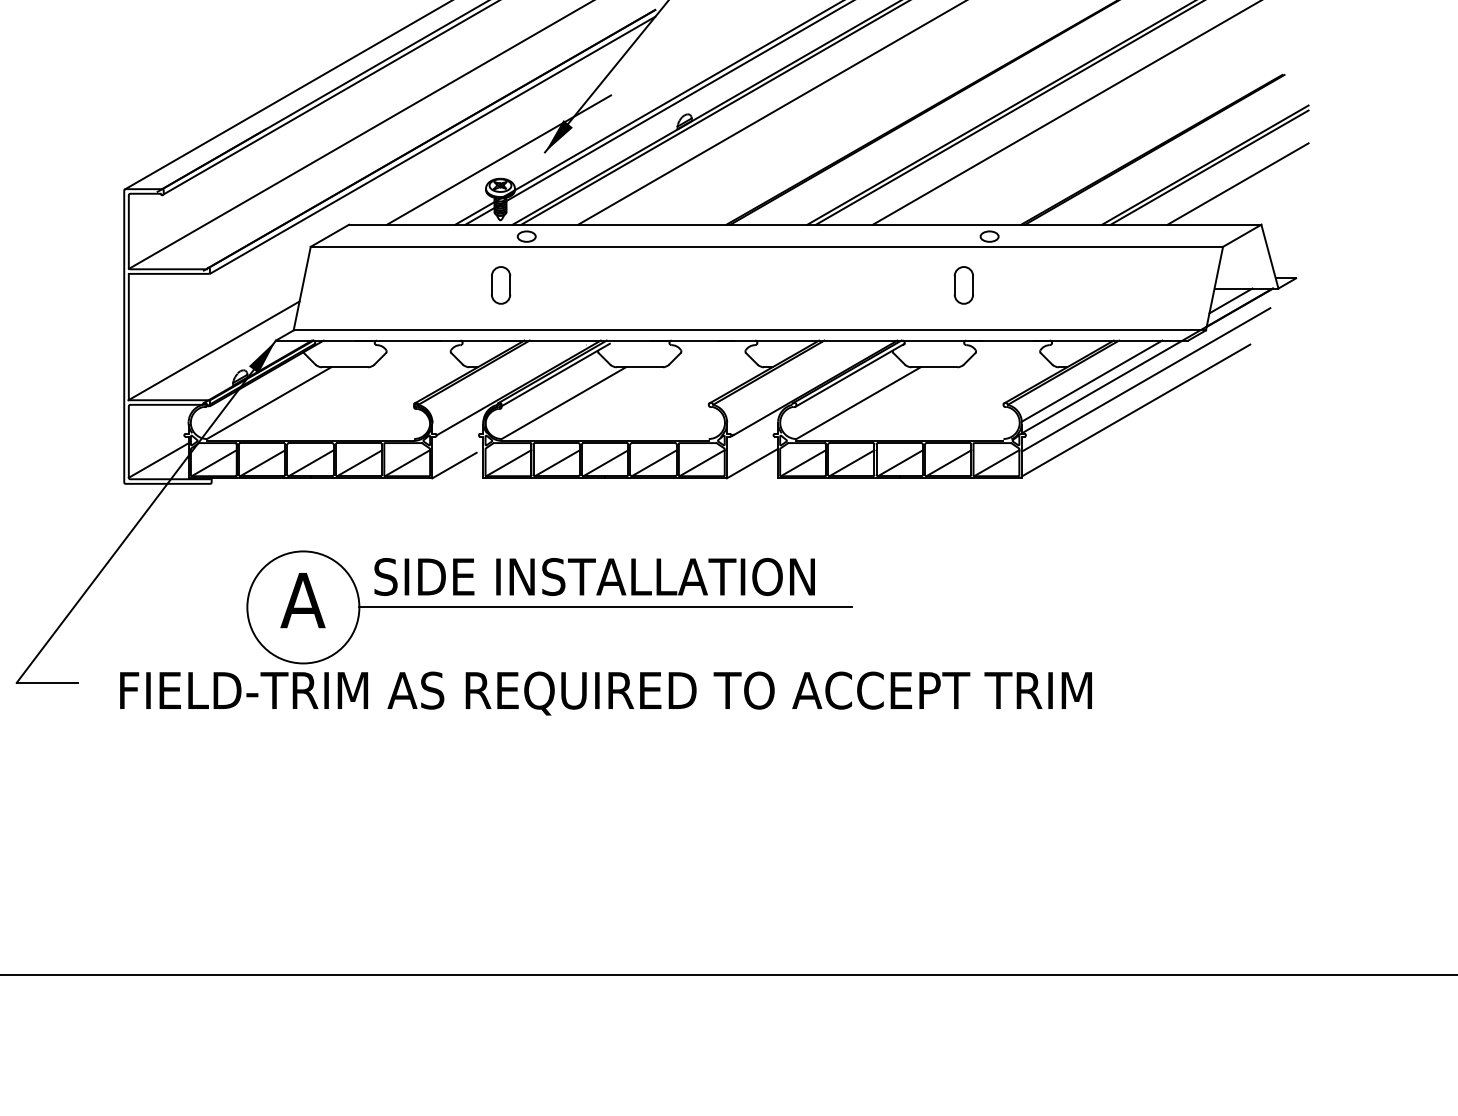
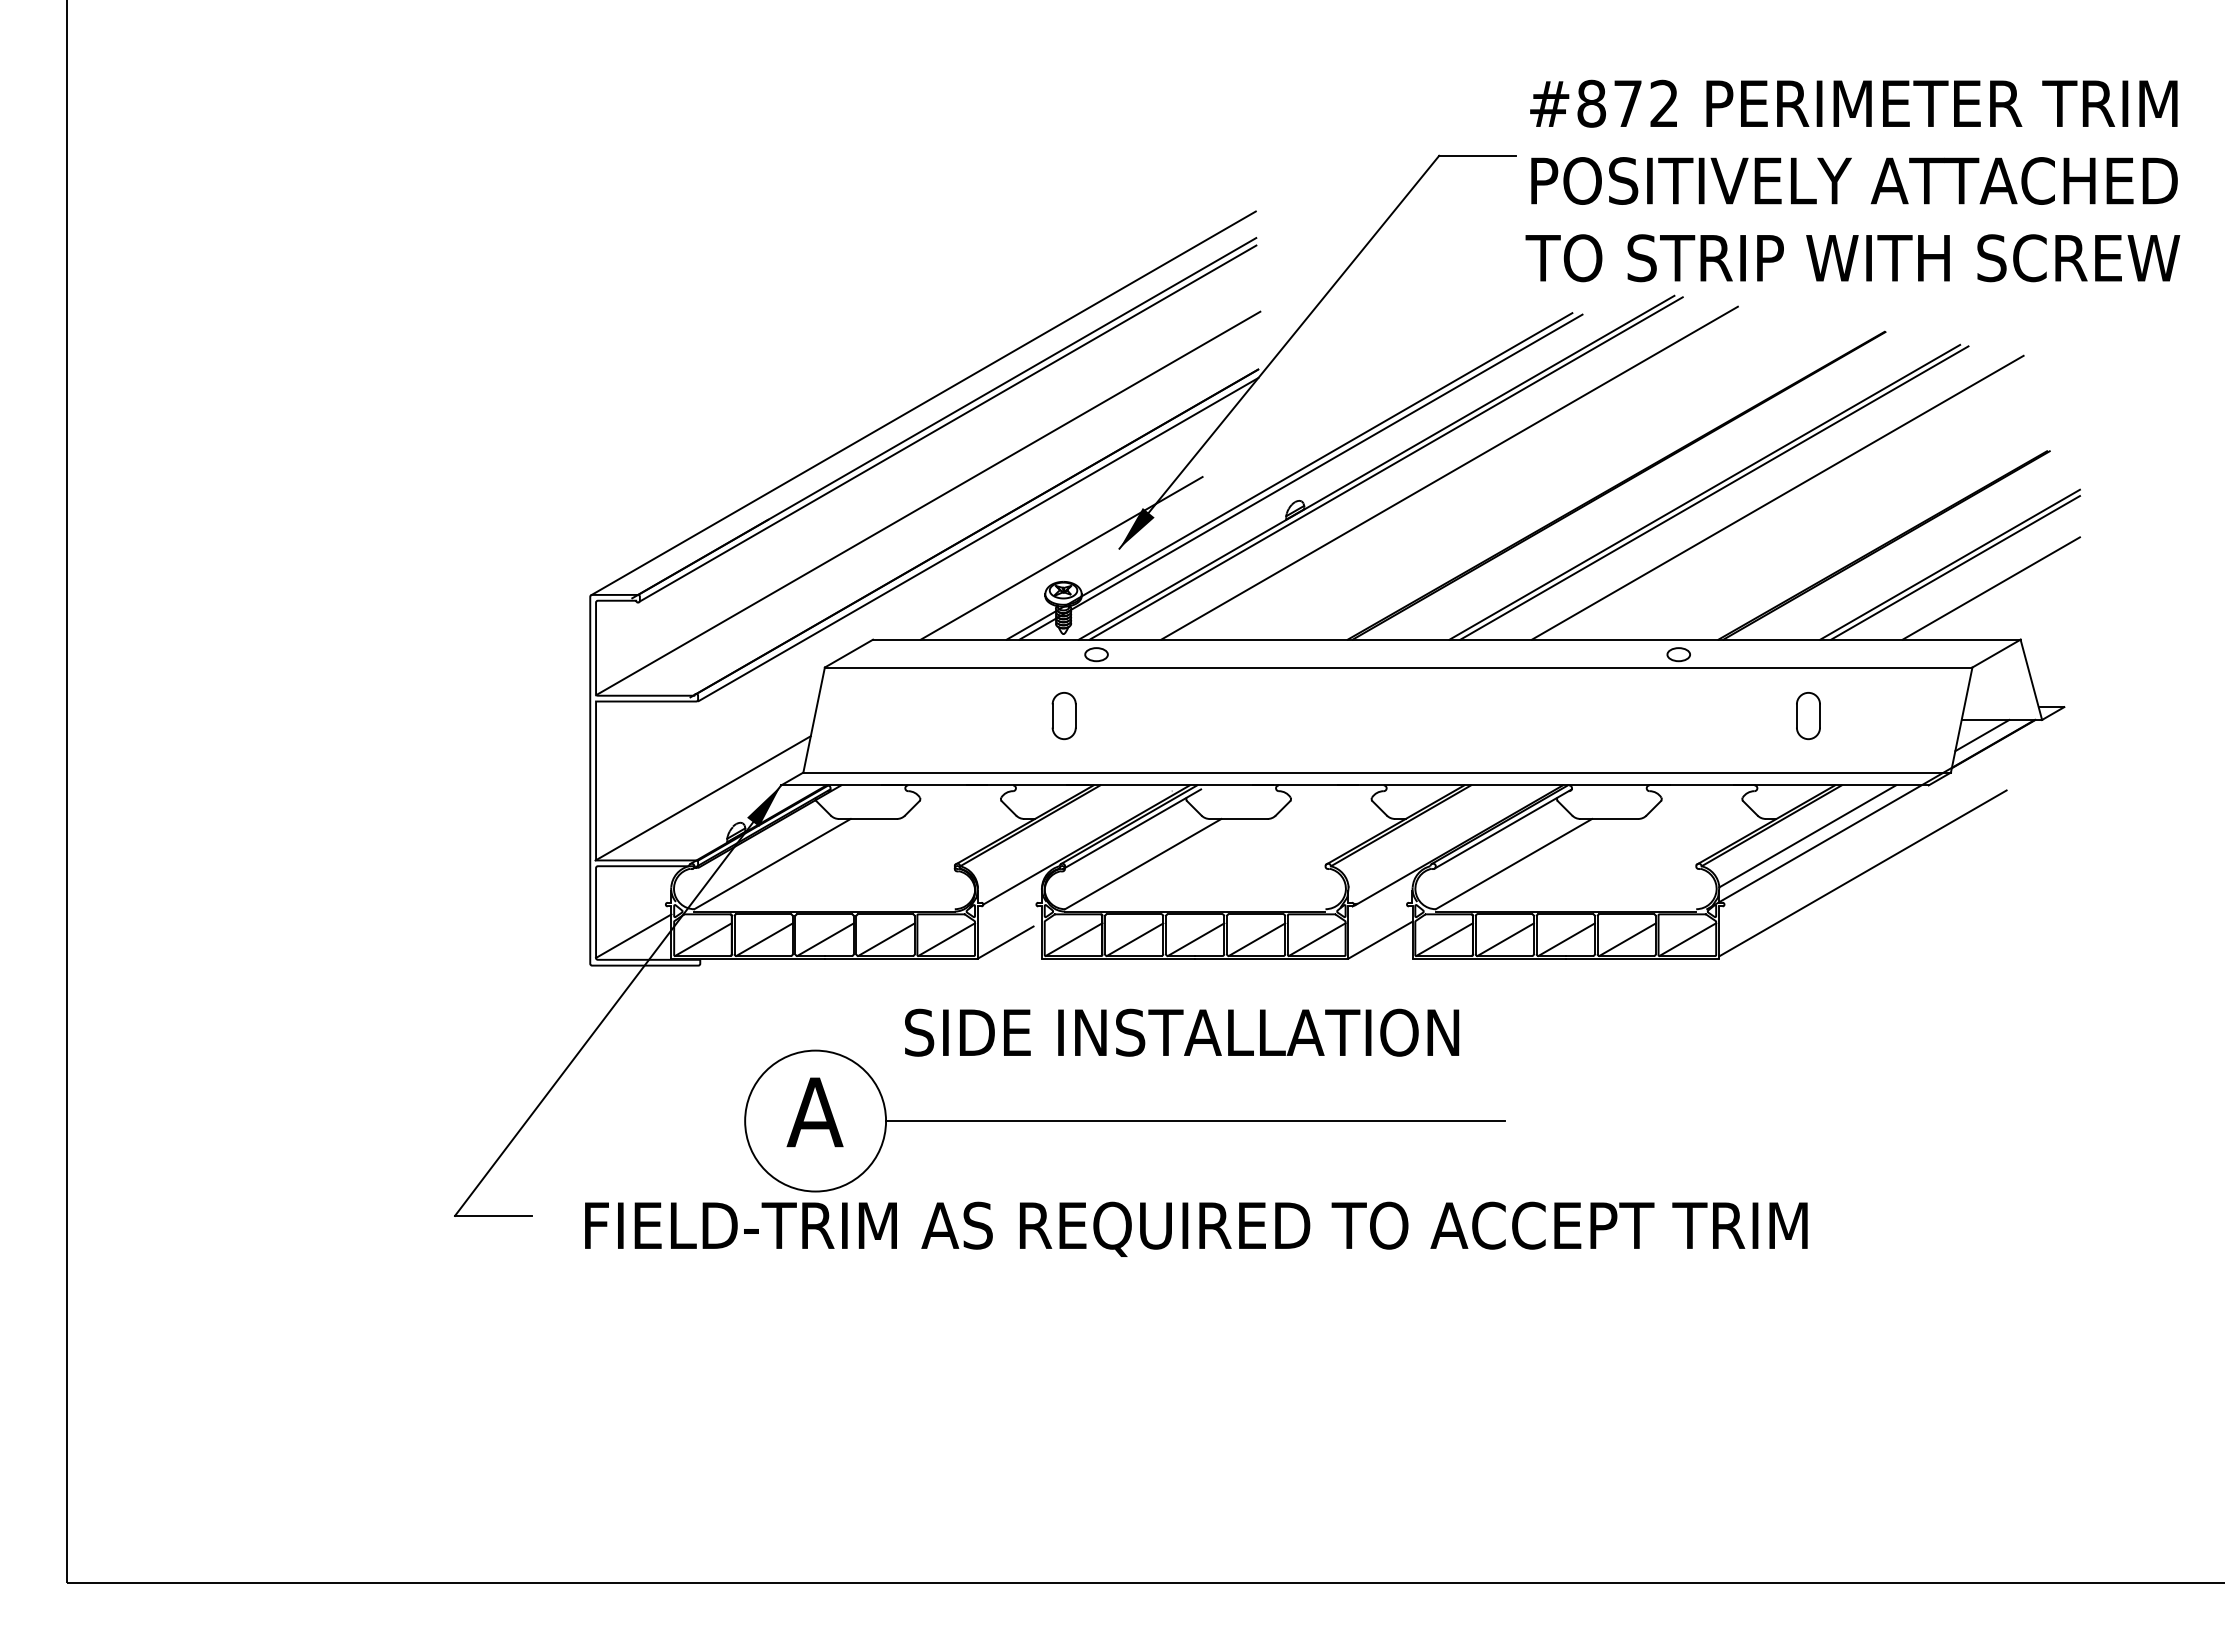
part: (963, 285) -> (1808, 716), moved
line: (1146, 379) -> (1875, 834), removed
text: (595, 576) -> (1182, 1032), moved

